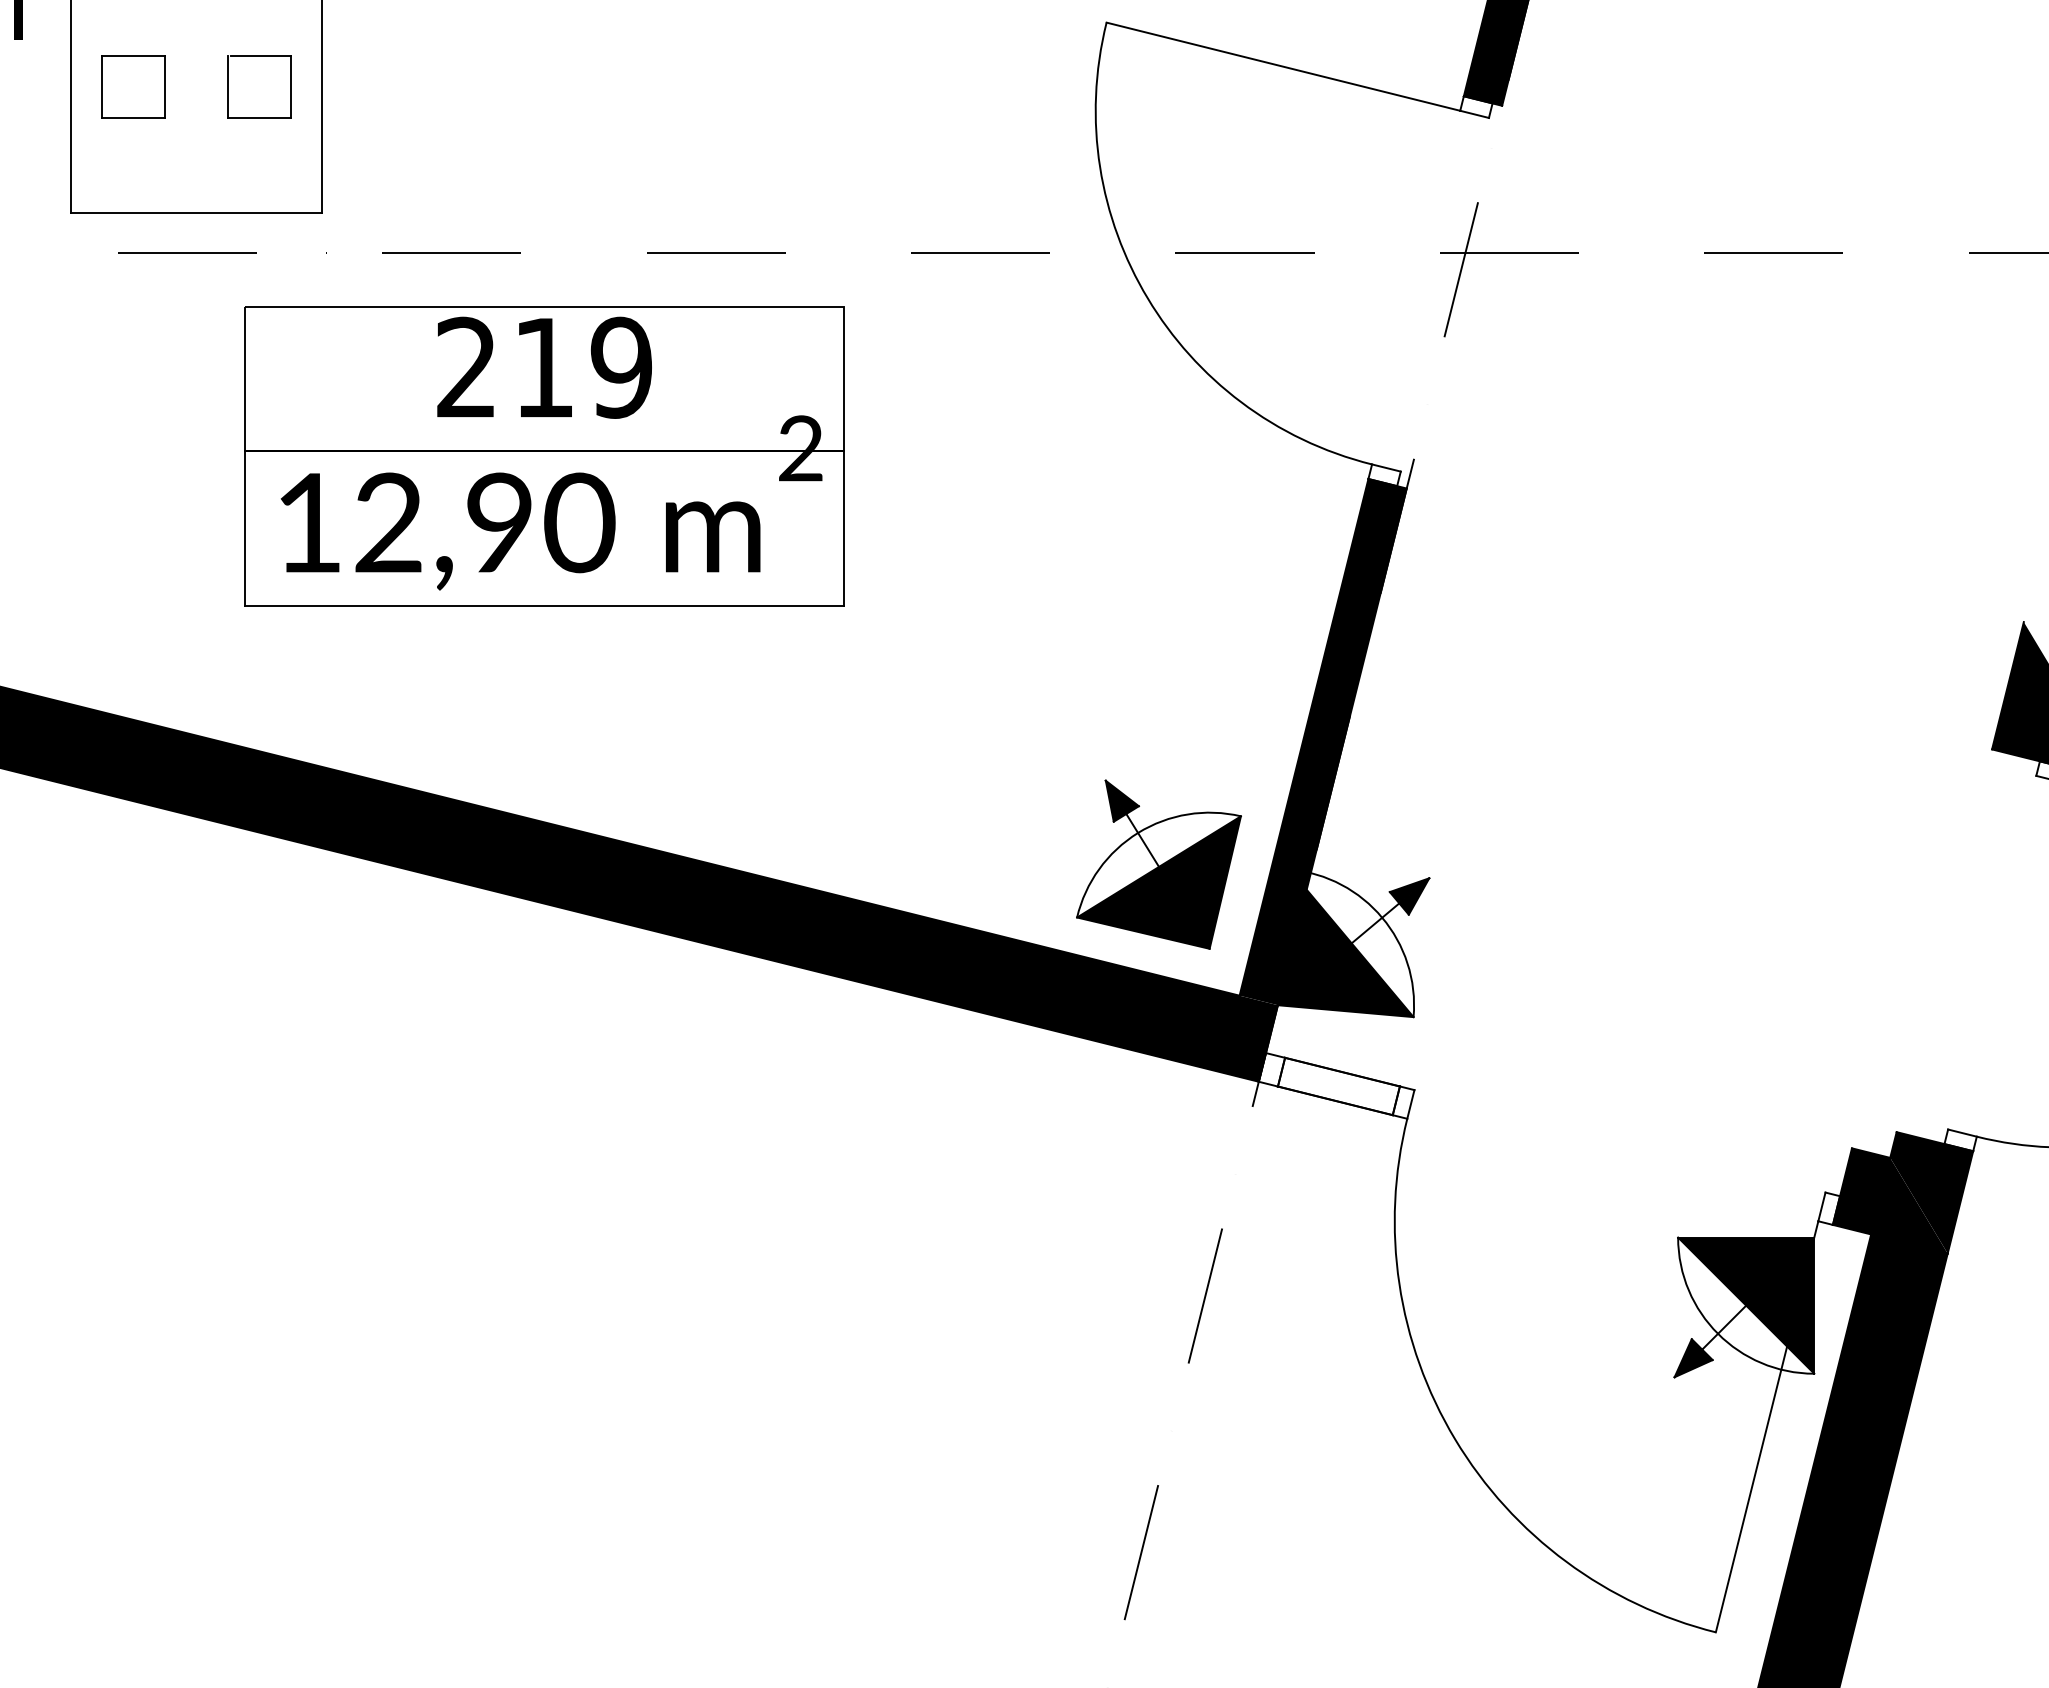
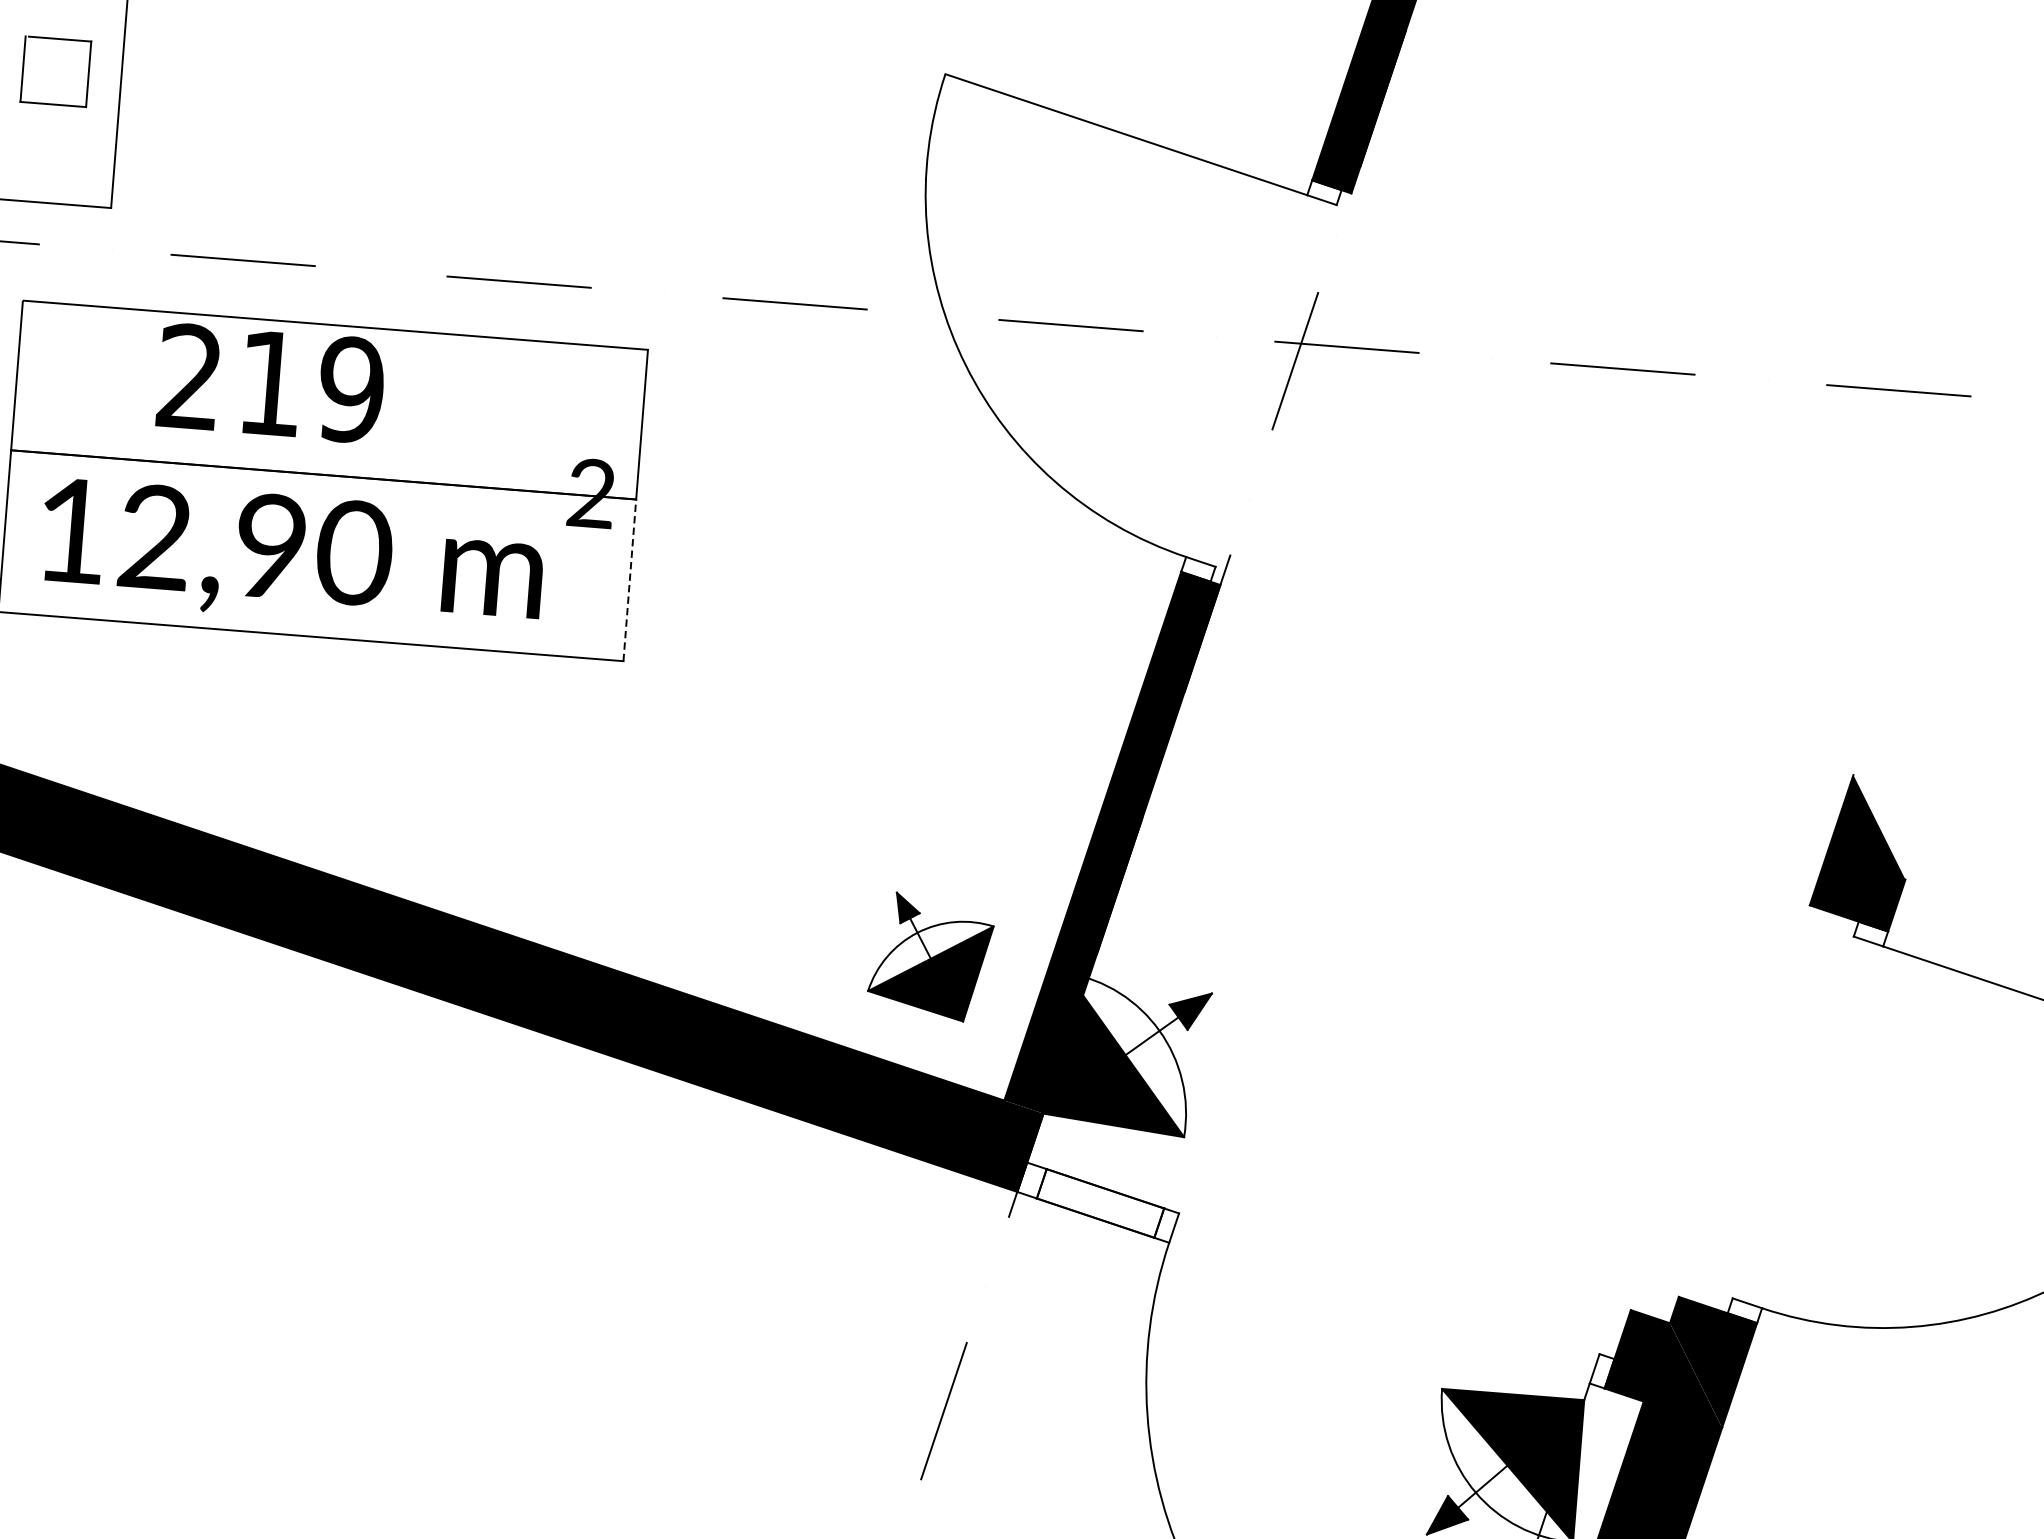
text: (544, 367) -> (271, 383), moved
line: (843, 527) -> (629, 579), solid -> dashed
part: (1158, 864) -> (930, 956), size x0.7

